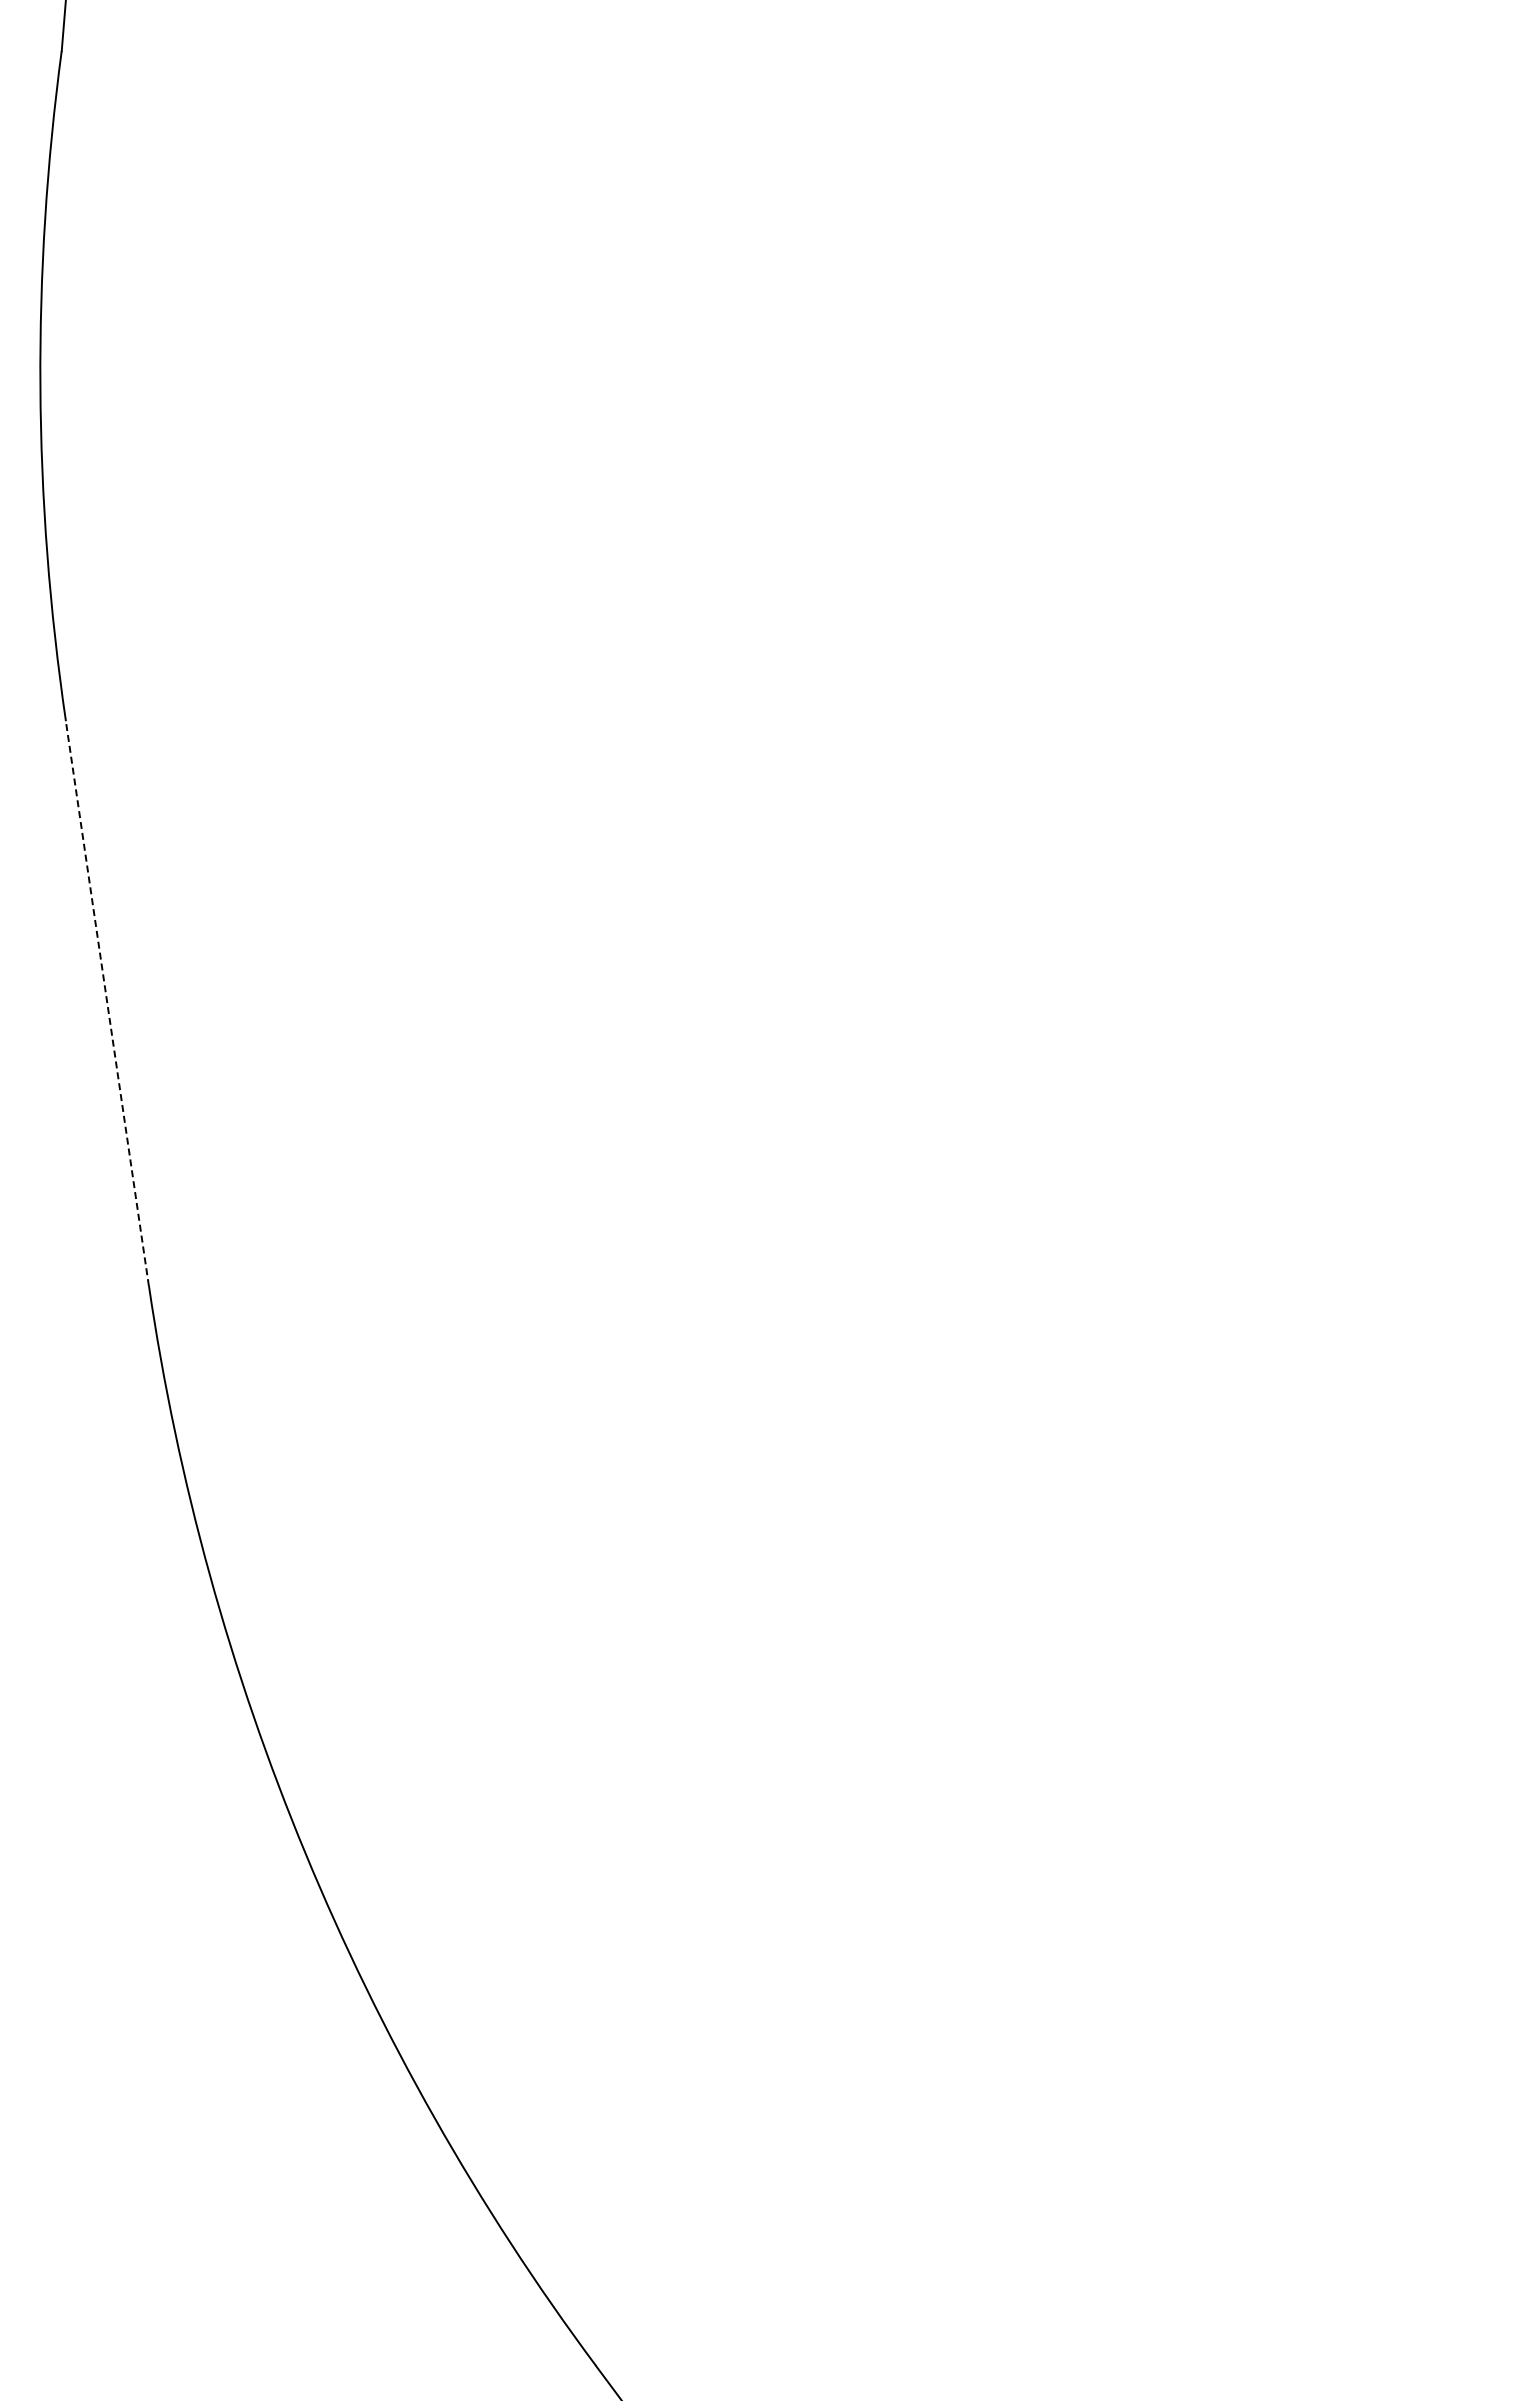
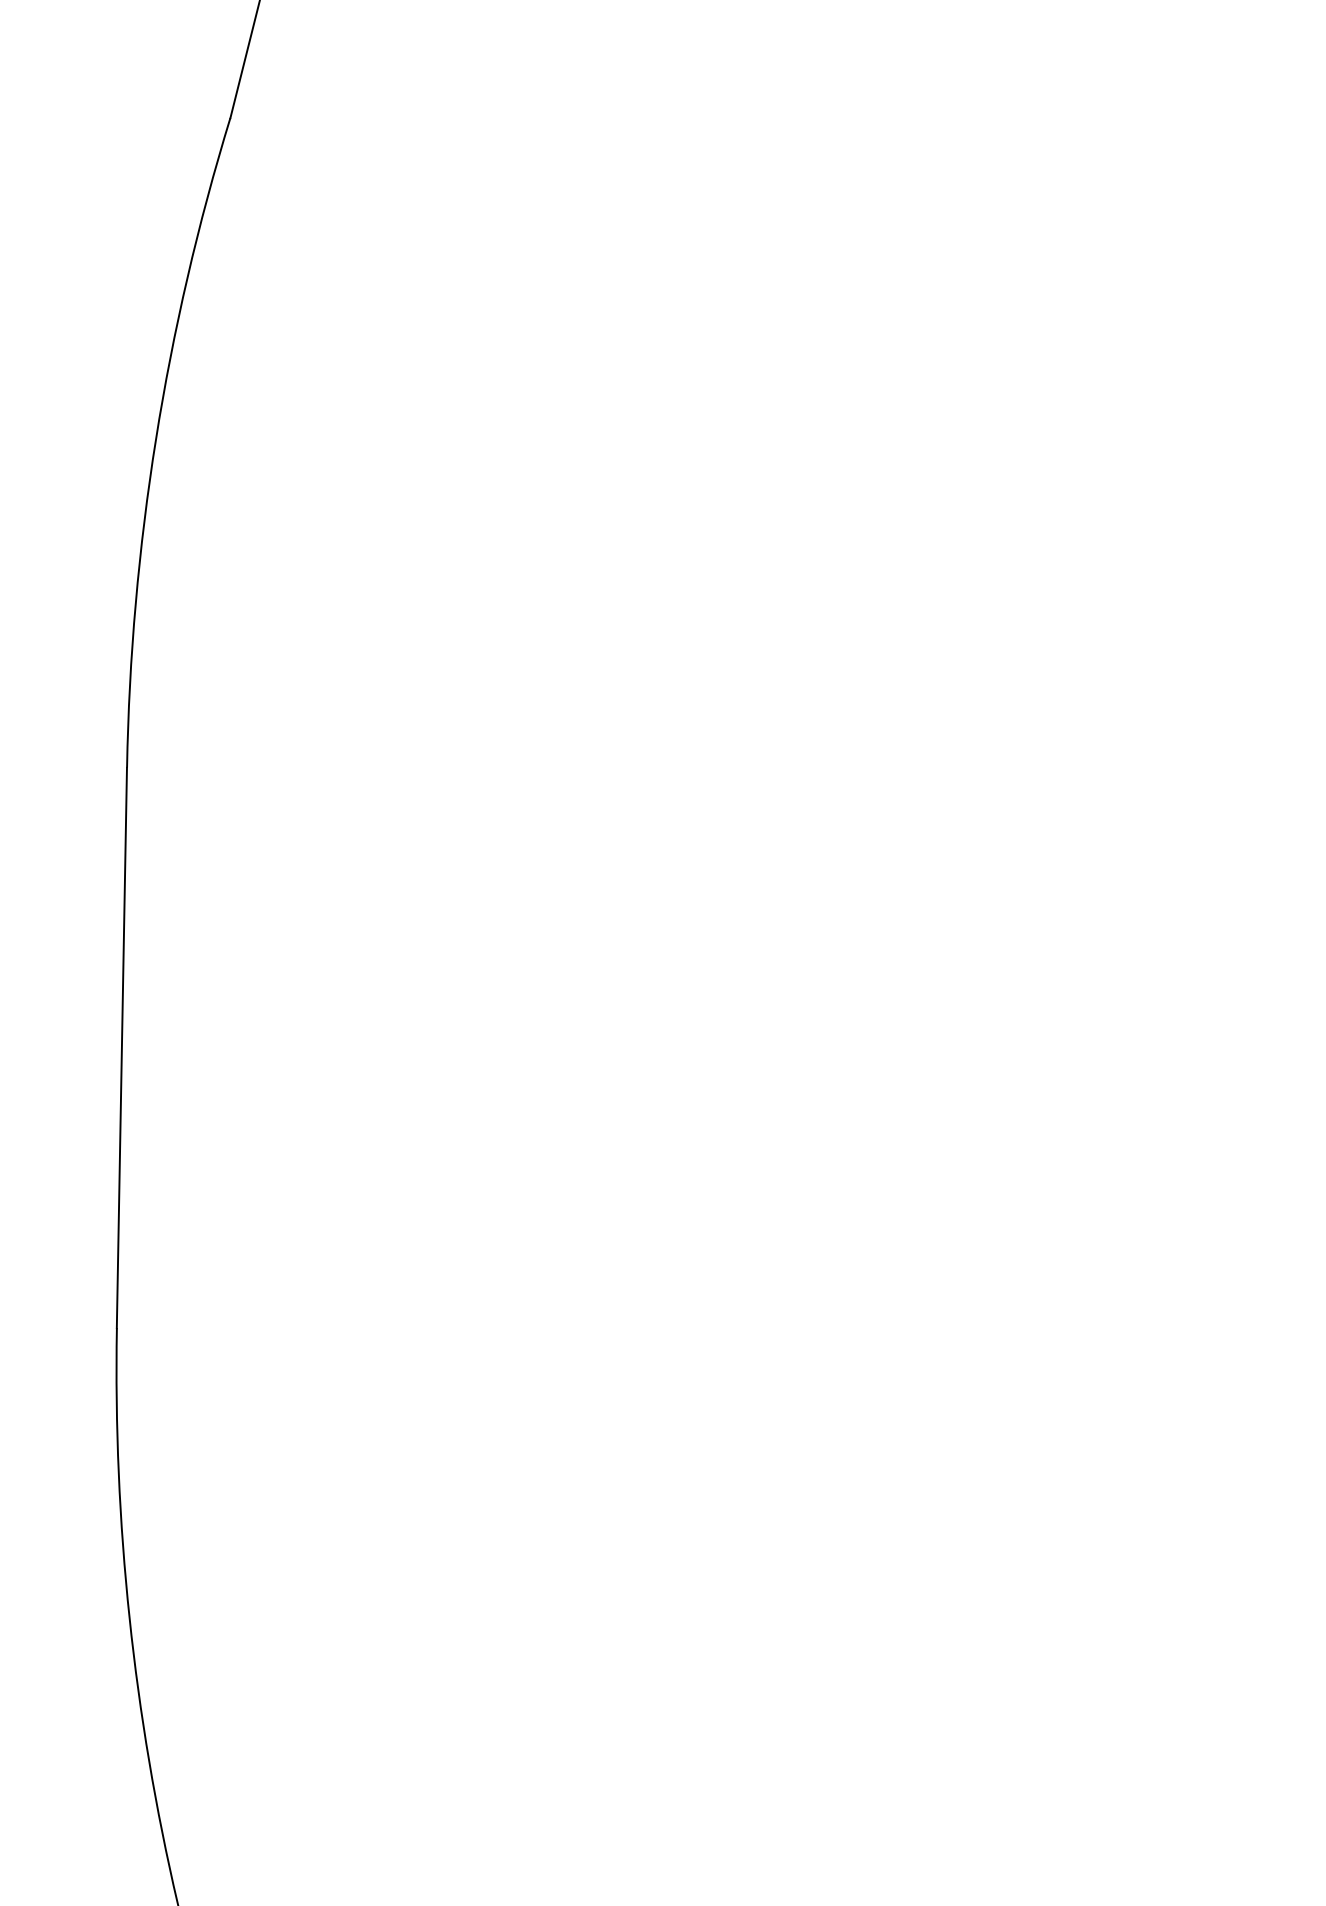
line: (107, 1003) -> (122, 1047), dashed -> solid

